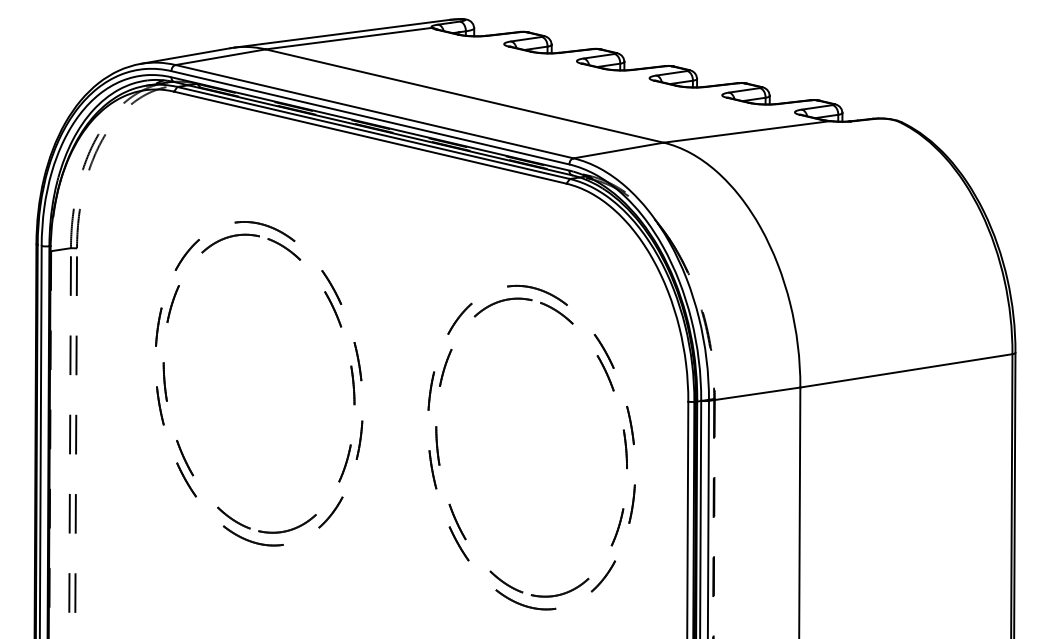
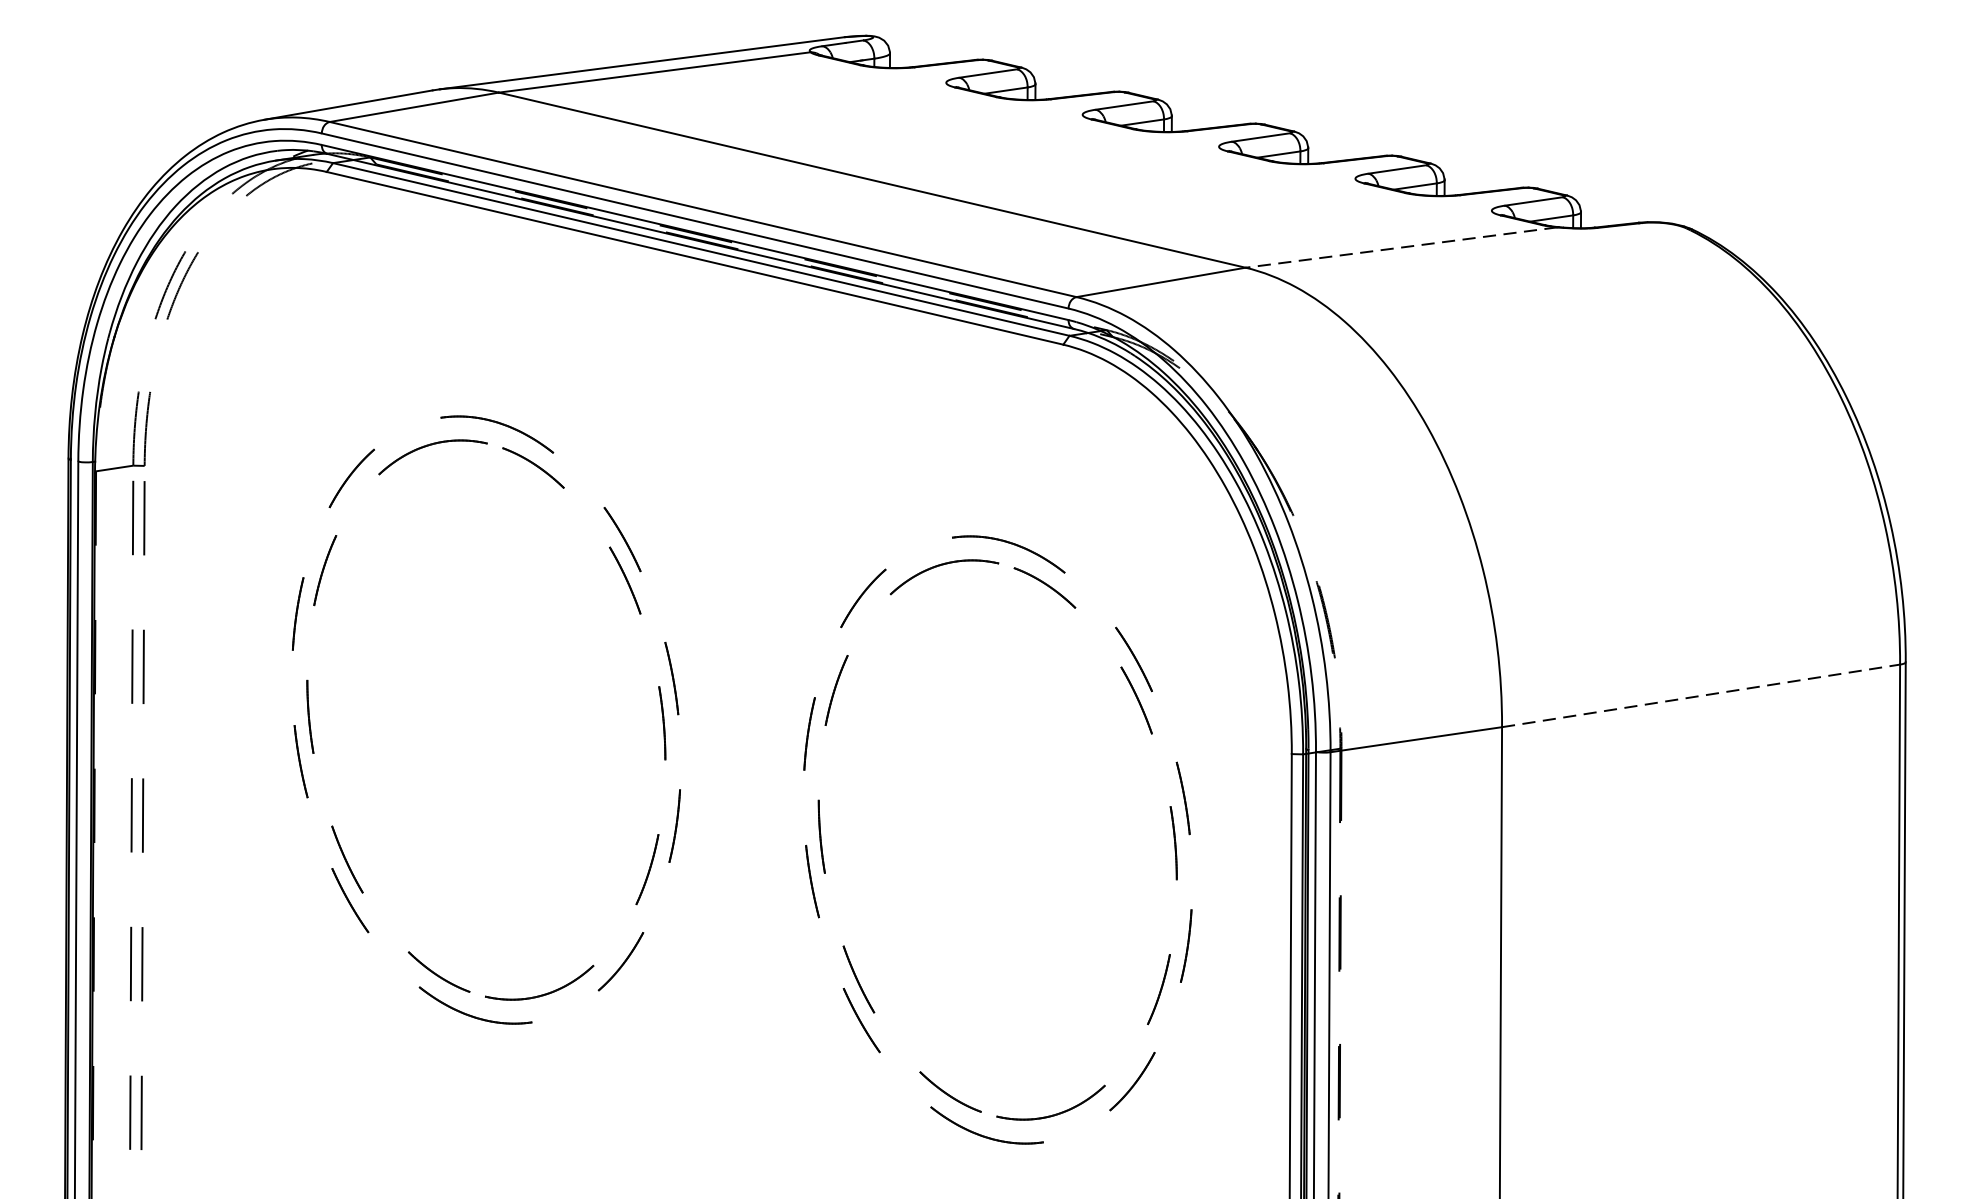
line: (746, 131) -> (1400, 246), solid -> dashed
line: (906, 370) -> (1701, 695), solid -> dashed

